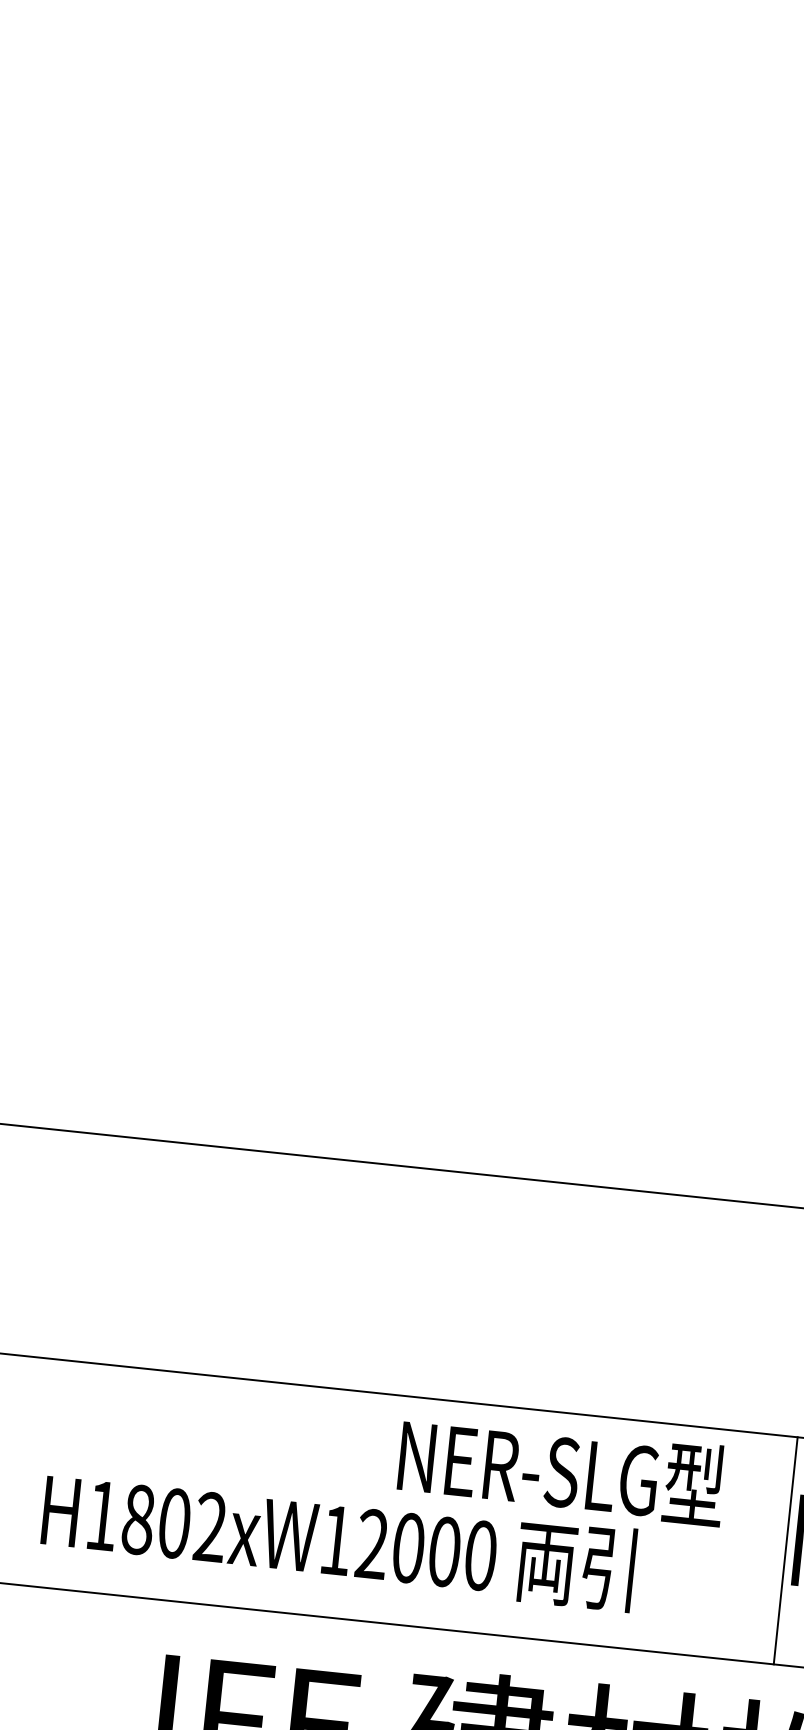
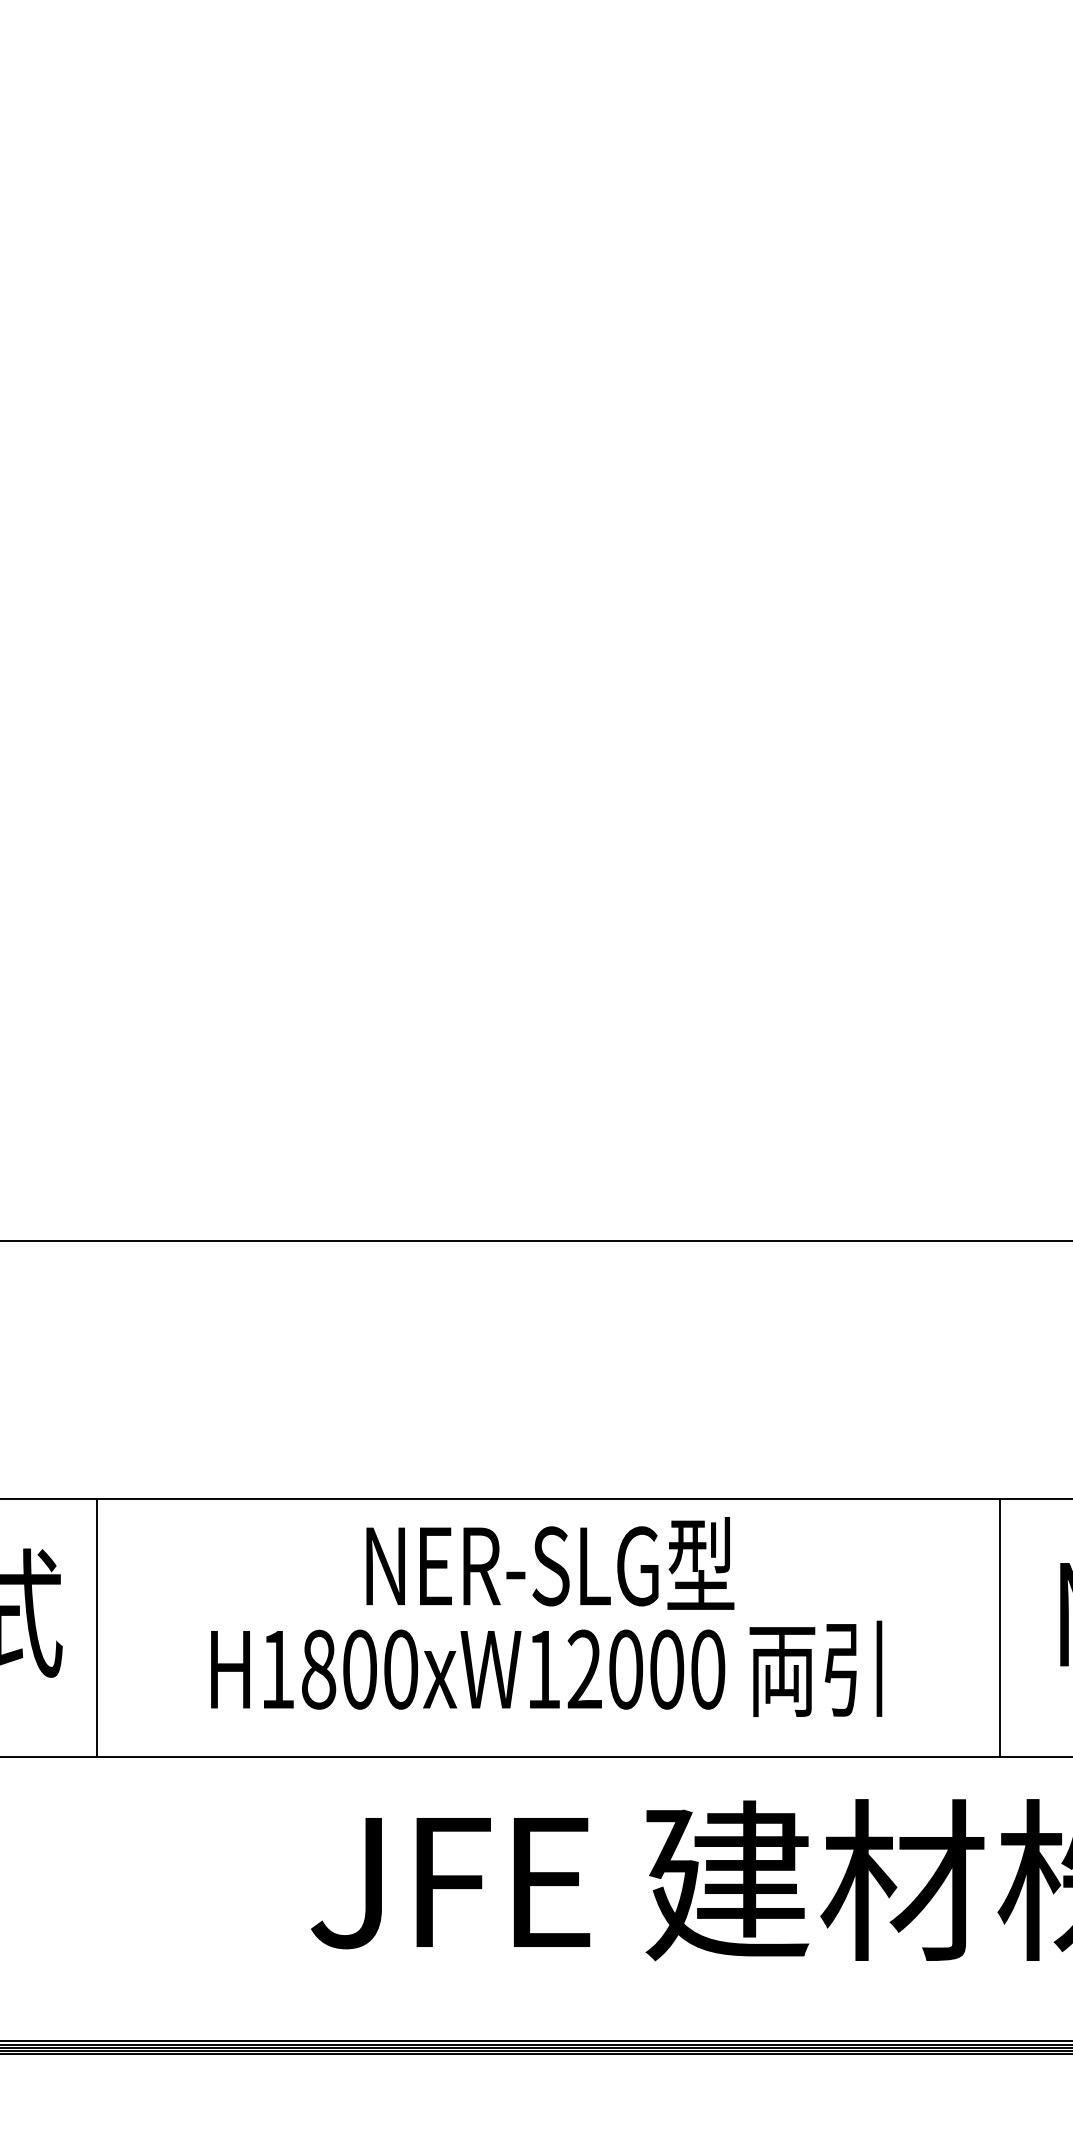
text: (562, 1469) -> (550, 1563), moved
text: (210, 1527) -> (400, 1669), H1802xW12000 -> H1800xW12000
line: (785, 1550) -> (1000, 1627), moved

